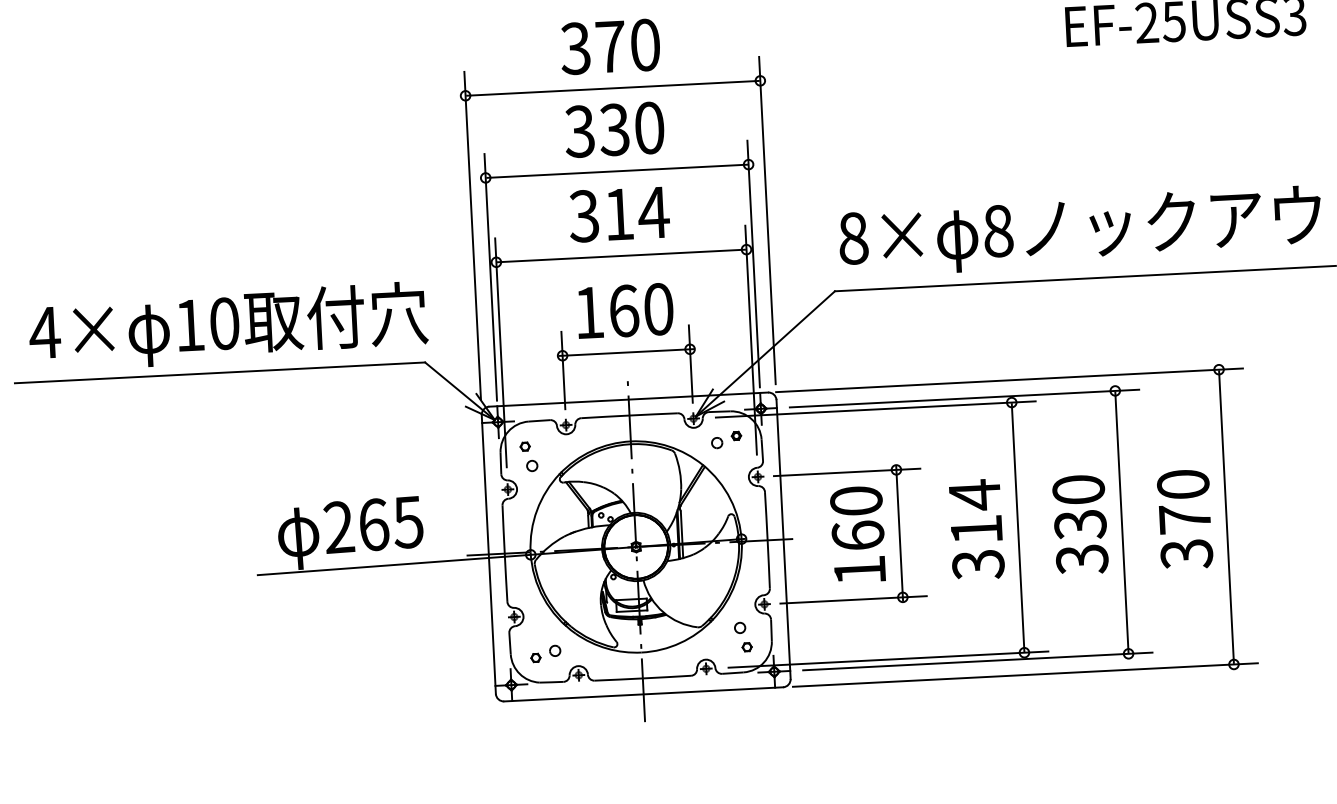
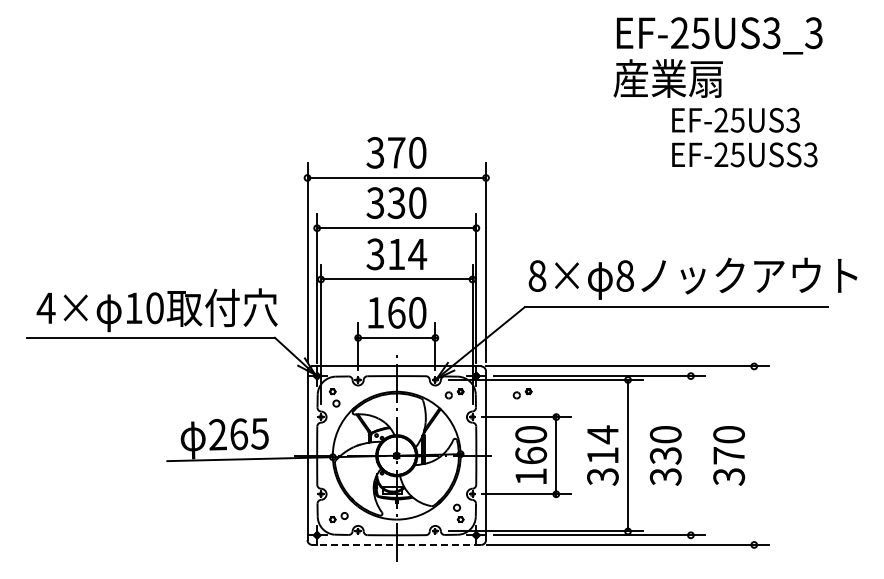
part: (838, 433) -> (522, 393), added
line: (1226, 516) -> (754, 455), removed
line: (1121, 522) -> (690, 455), removed
line: (643, 693) -> (396, 544), solid -> dashed

